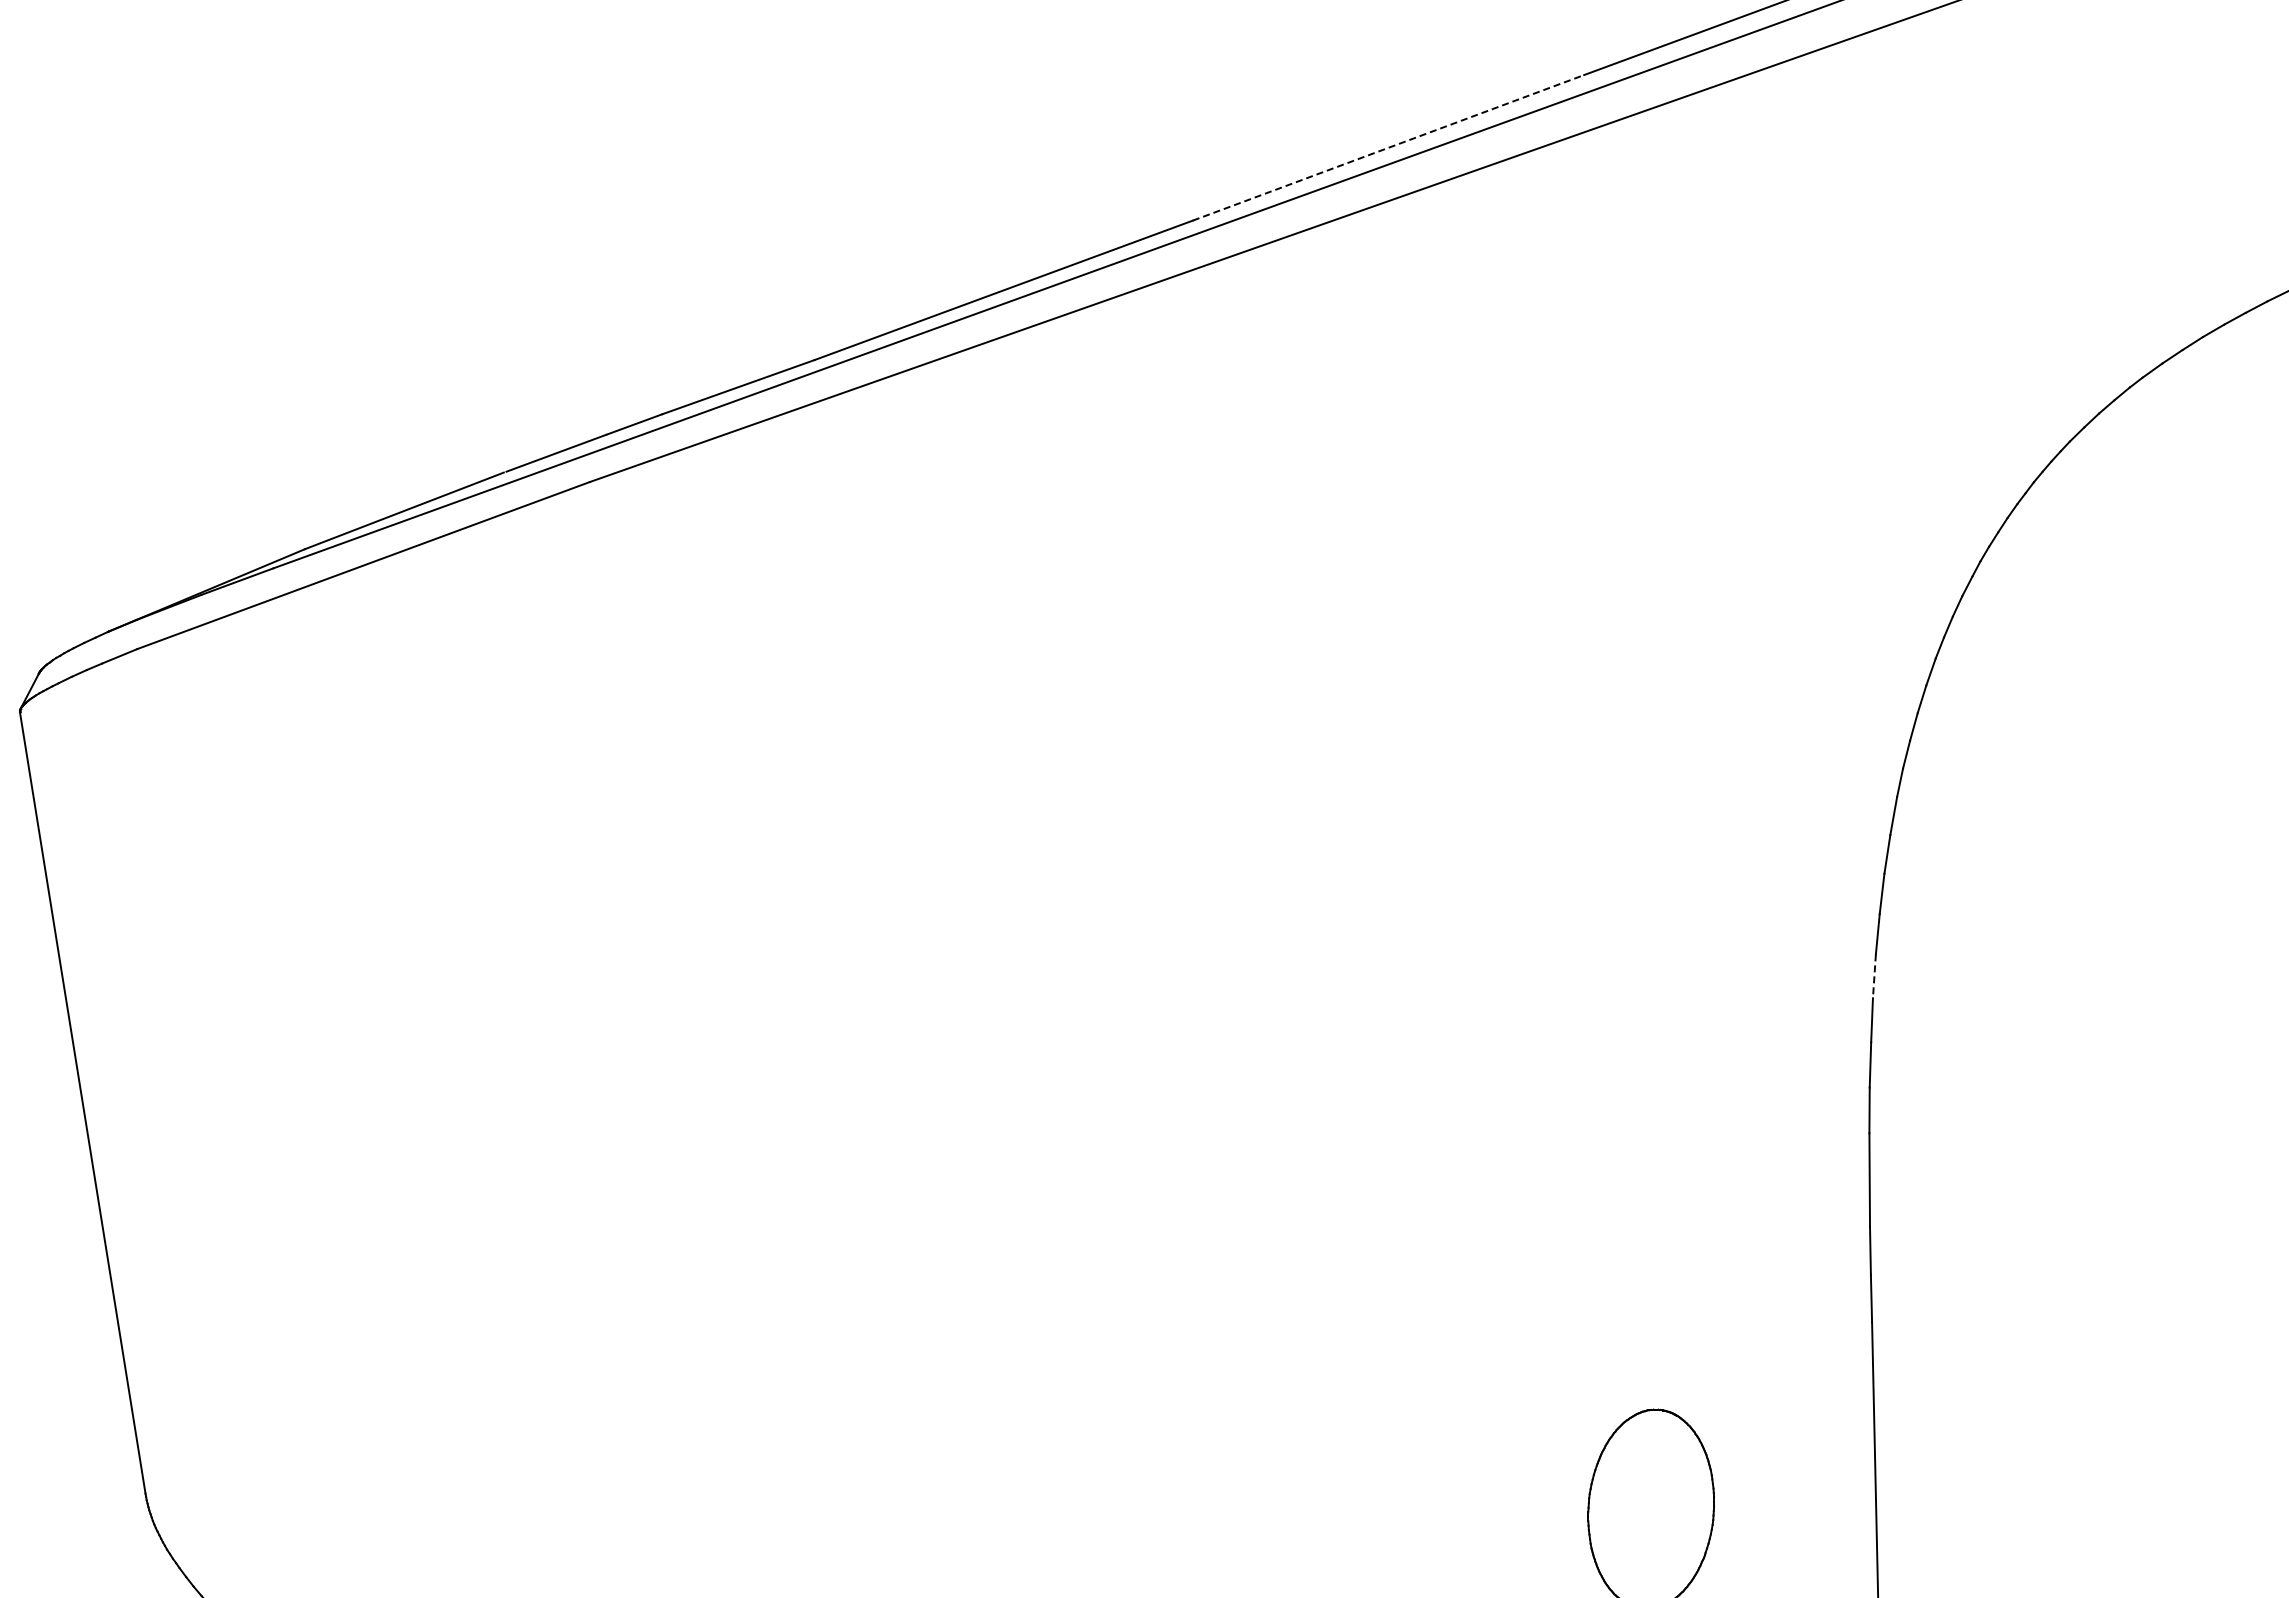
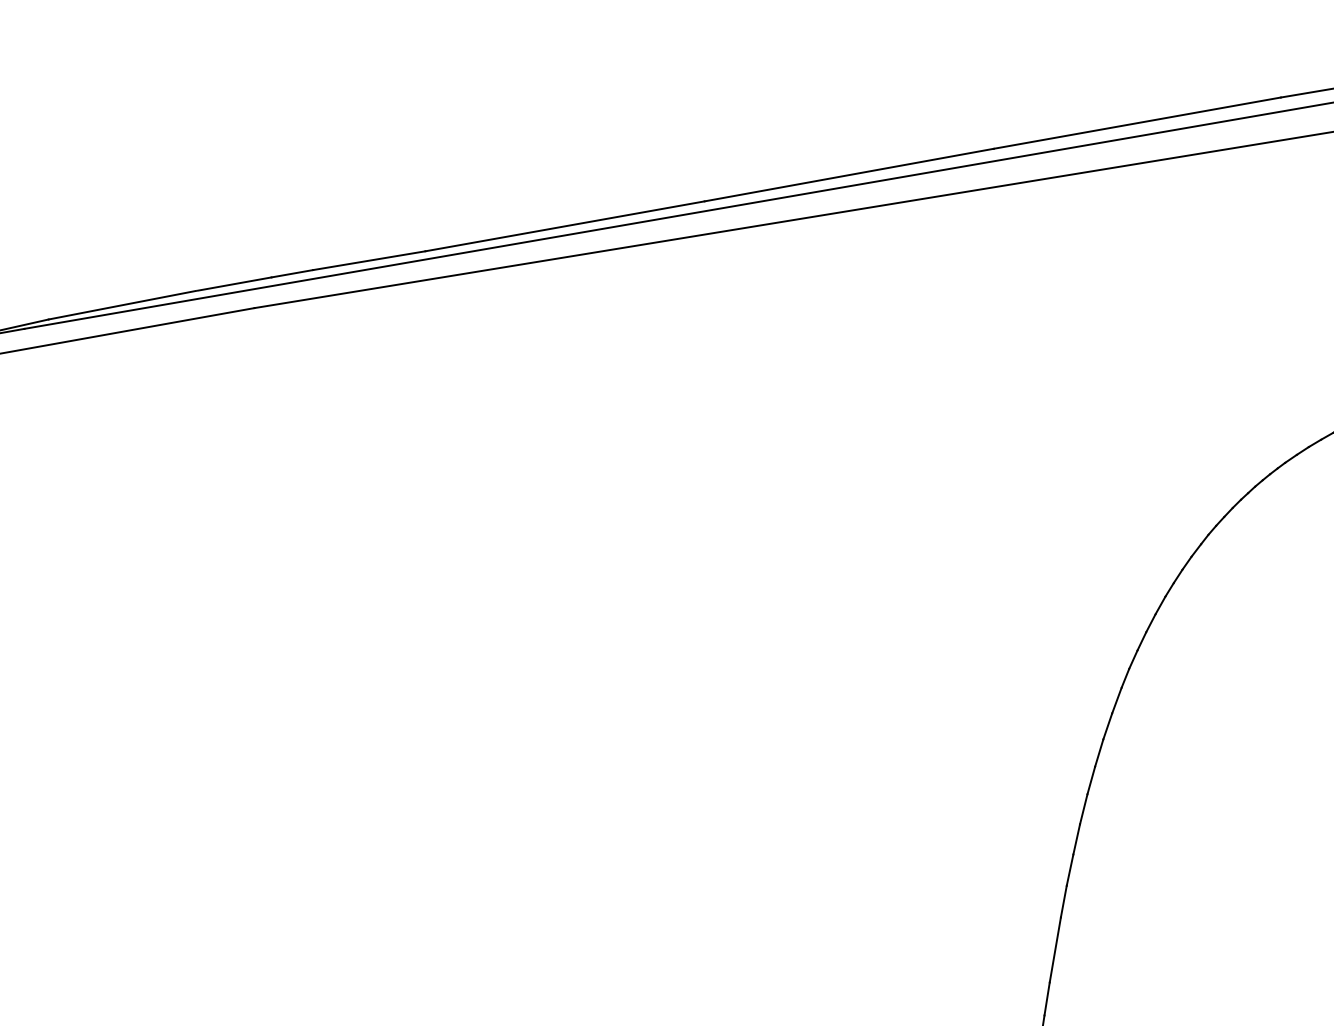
line: (1388, 147) -> (849, 174), dashed -> solid
line: (1874, 976) -> (1083, 809), dashed -> solid

